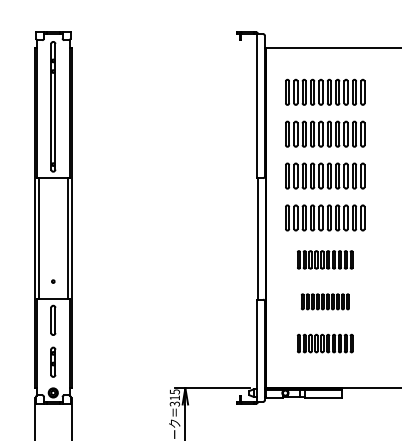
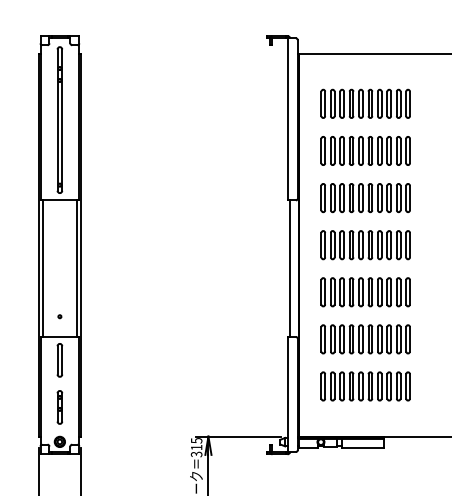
part: (325, 259) -> (366, 291), size x1.43
part: (325, 301) -> (366, 339), size x1.67
part: (325, 343) -> (366, 386), size x1.43

